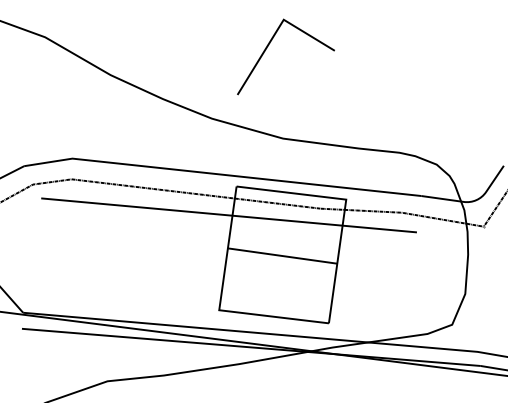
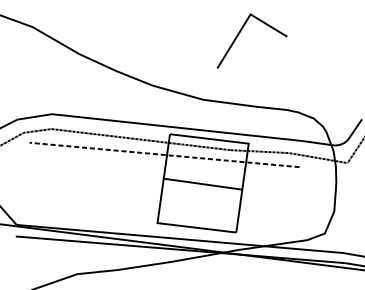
line: (269, 45) -> (240, 32), moved
line: (229, 215) -> (164, 155), solid -> dashed

